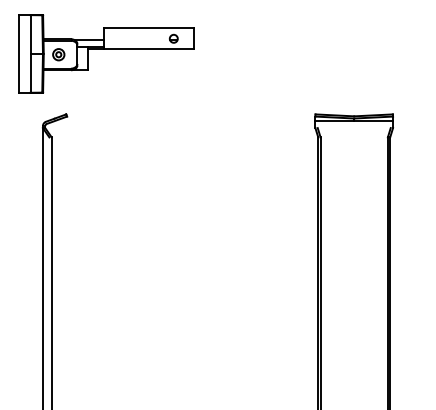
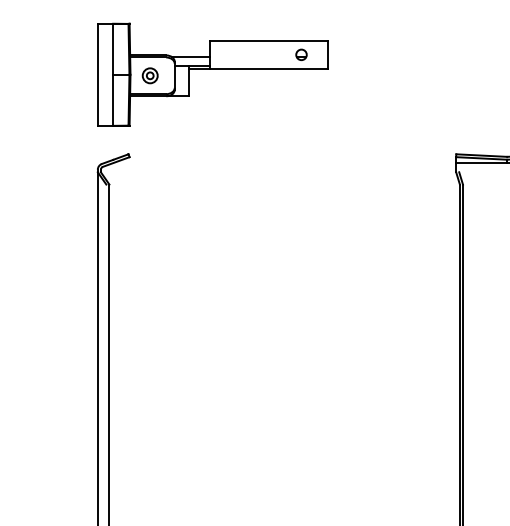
part: (106, 53) -> (212, 74), moved

